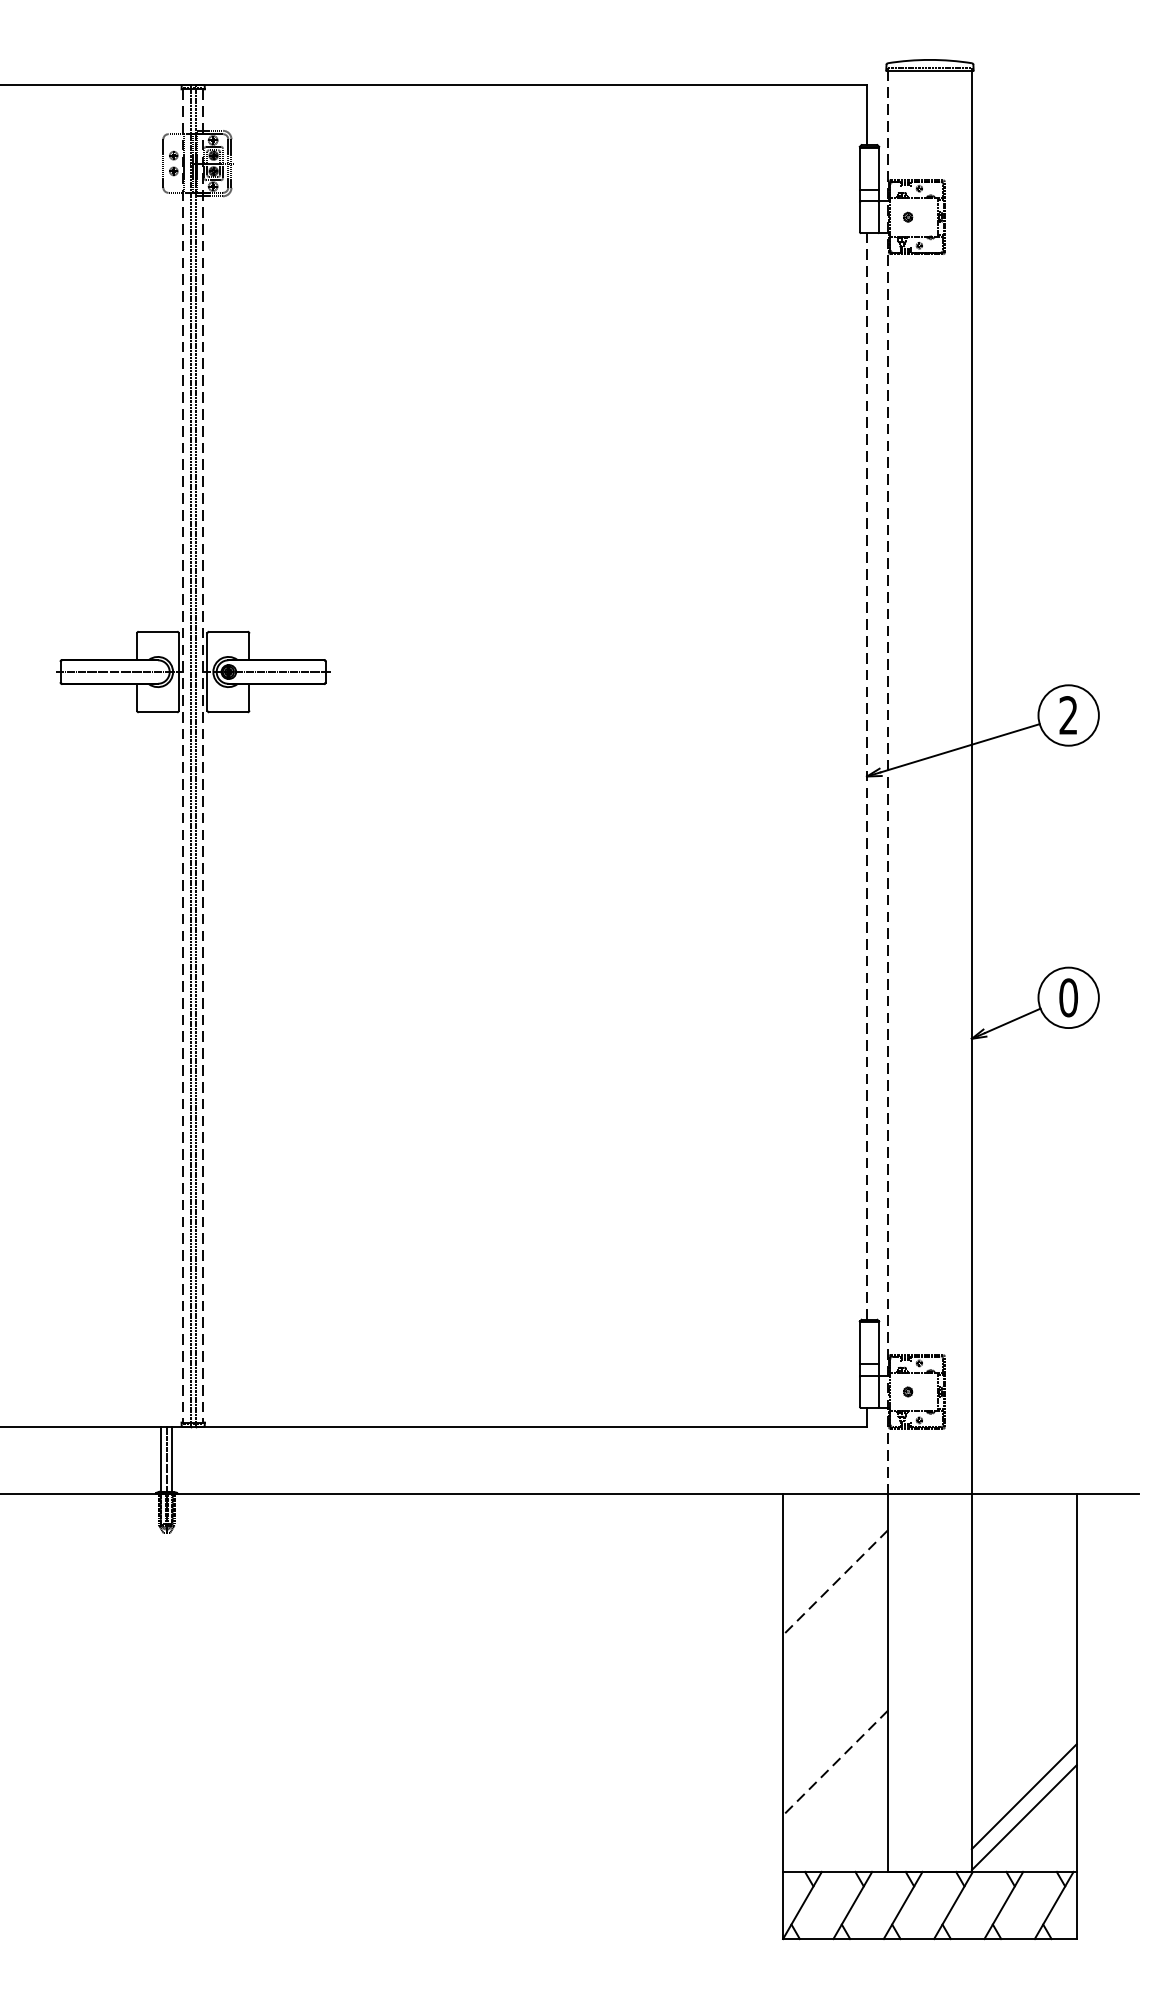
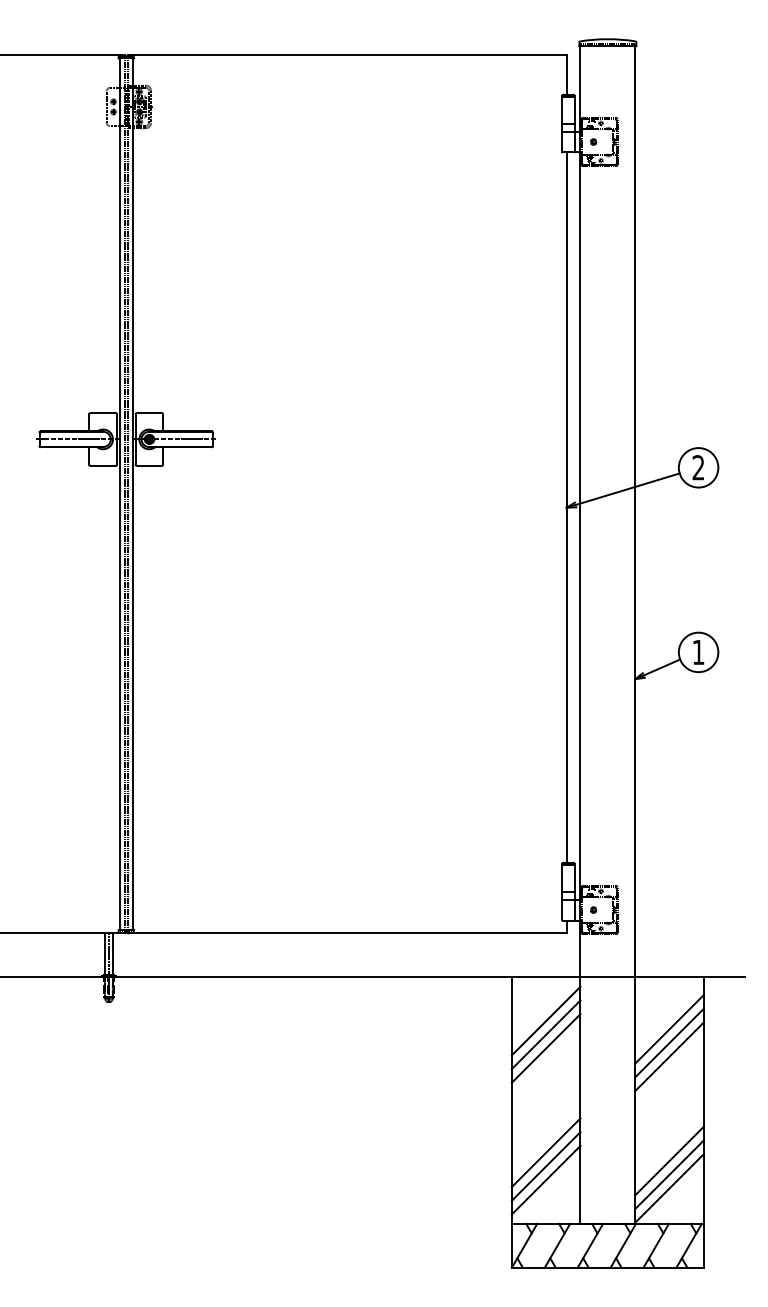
line: (182, 756) -> (119, 494), dashed -> solid
line: (202, 756) -> (132, 494), dashed -> solid
line: (866, 776) -> (566, 507), dashed -> solid
line: (888, 782) -> (580, 511), dashed -> solid
text: (1068, 997) -> (698, 652), 0 -> 1
line: (834, 1560) -> (545, 1020), added
line: (1024, 1574) -> (669, 1029), added
line: (834, 1583) -> (545, 1035), dashed -> solid
line: (1024, 1594) -> (669, 1042), added
line: (834, 1603) -> (545, 1048), added
line: (1024, 1615) -> (669, 1056), added
line: (834, 1764) -> (545, 1153), dashed -> solid
line: (1024, 1774) -> (669, 1160), added
line: (834, 1784) -> (545, 1166), added
line: (834, 1804) -> (545, 1179), added

